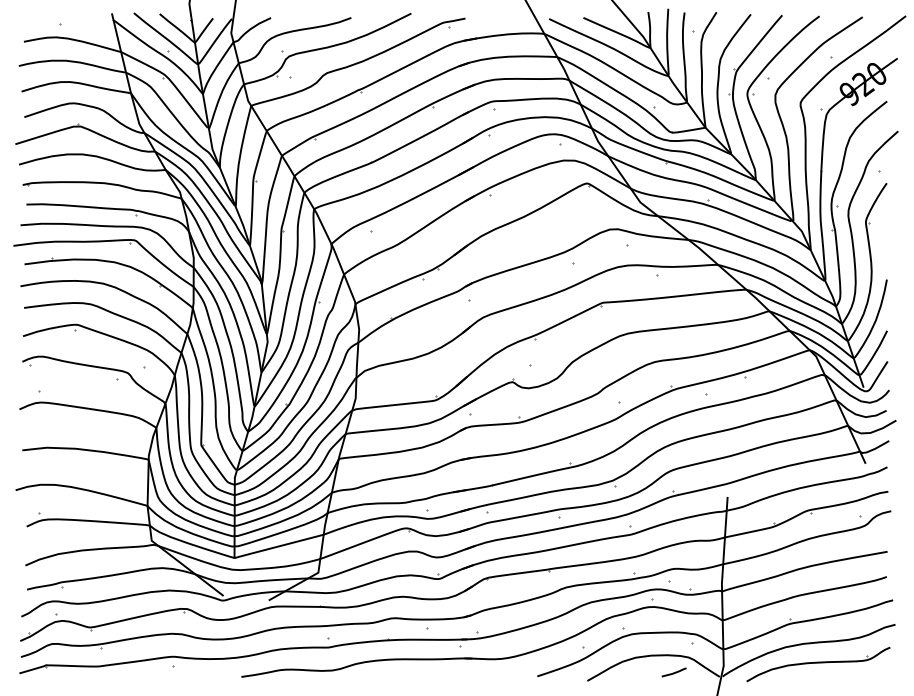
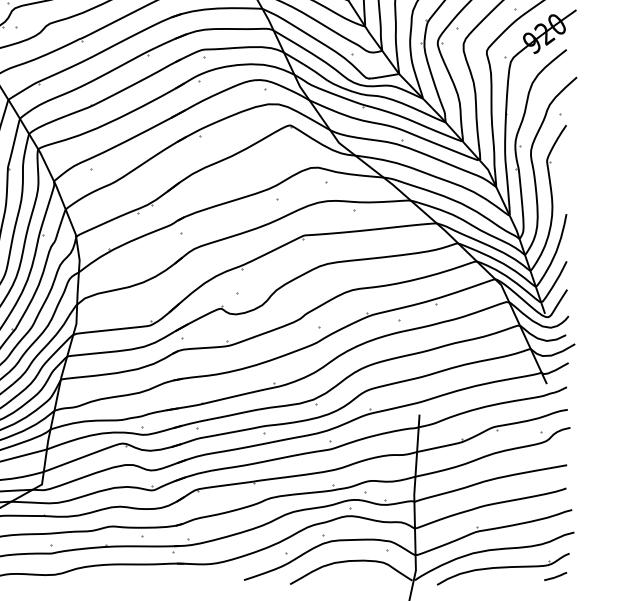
line: (673, 672) -> (555, 576), moved

